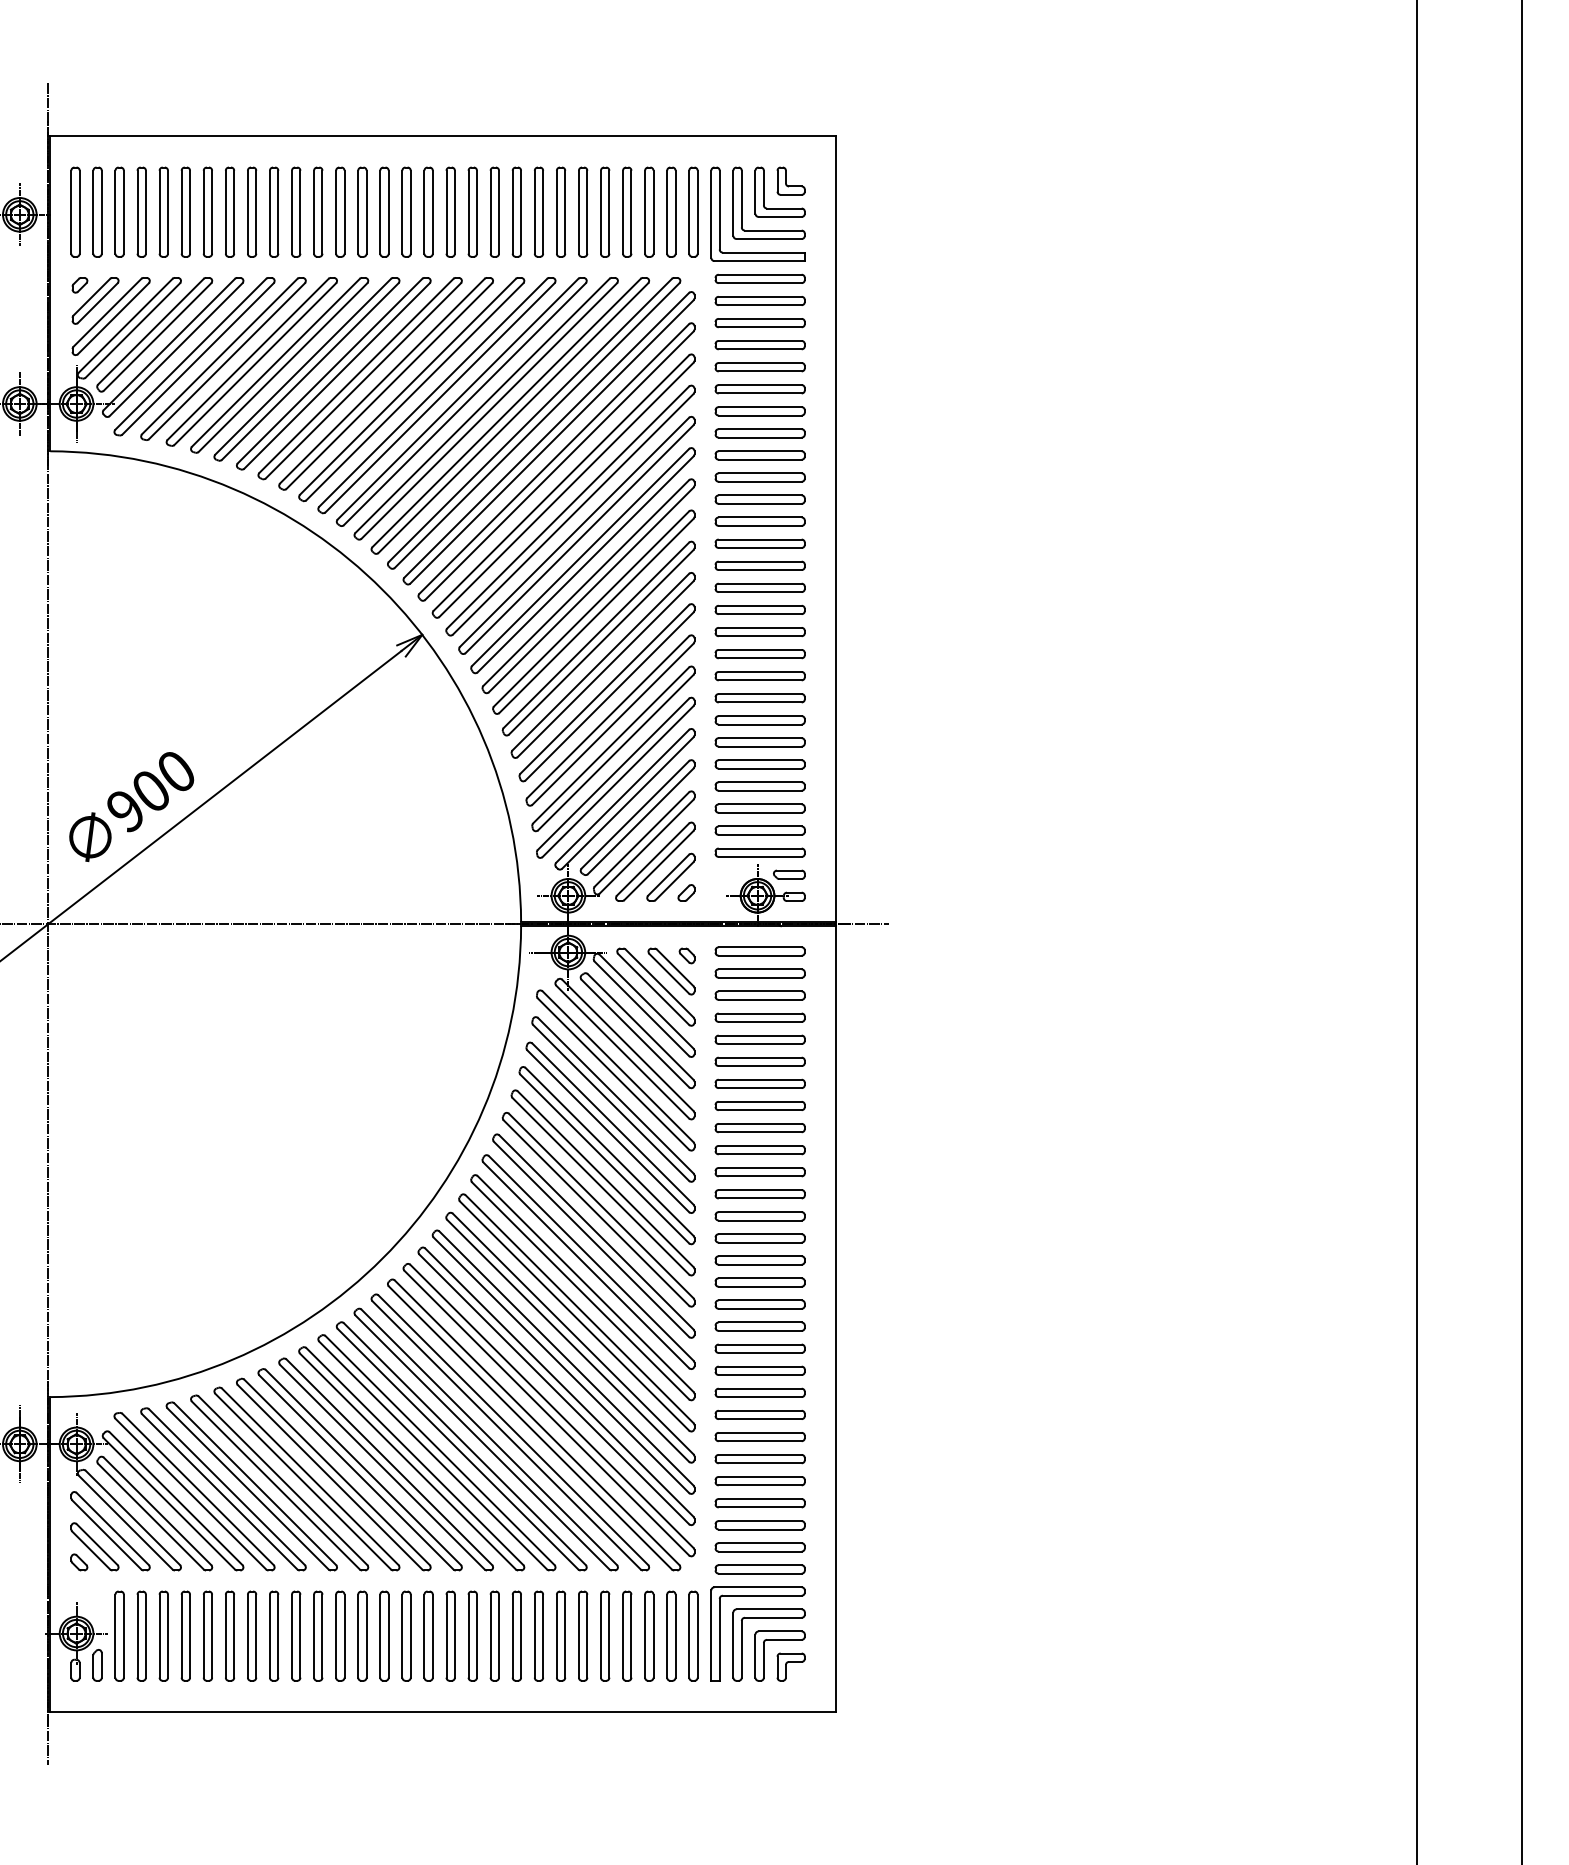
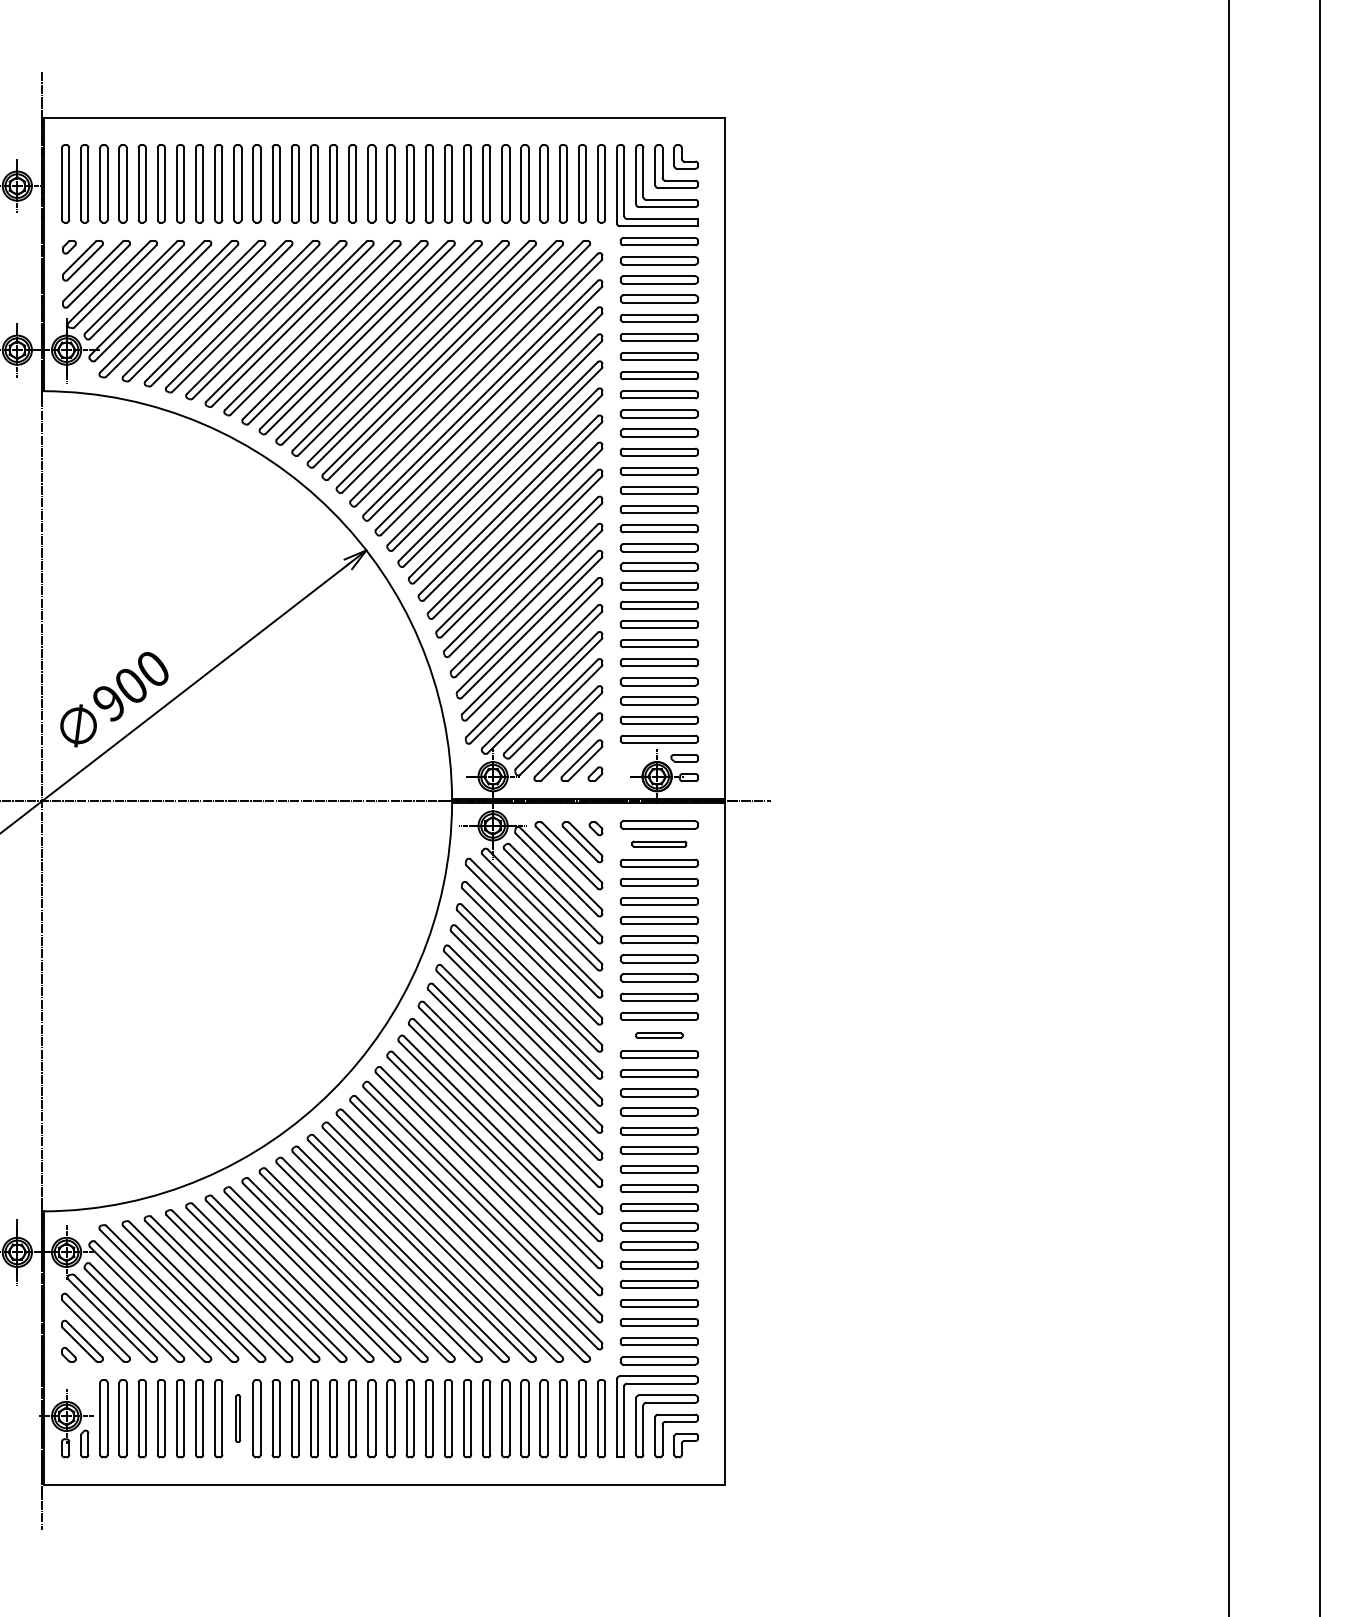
part: (759, 973) -> (658, 844), size x0.7
part: (759, 1194) -> (658, 1035), size x0.6
part: (274, 1635) -> (238, 1418), size x0.6

